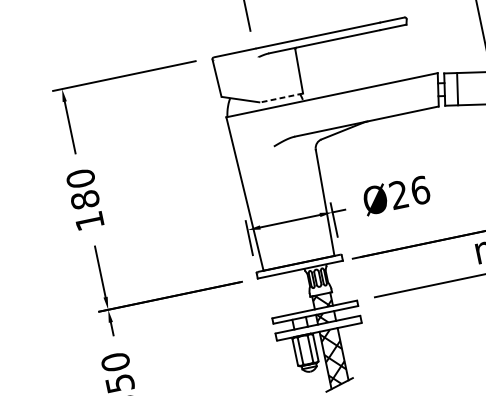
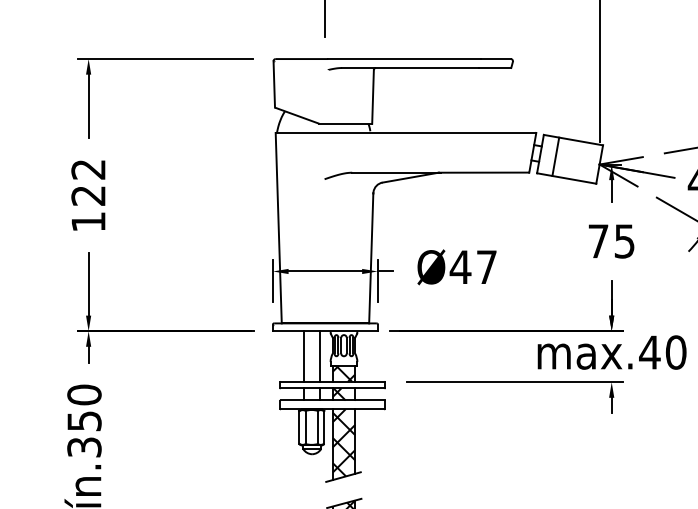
line: (281, 97) -> (345, 123), dashed -> solid
text: (82, 189) -> (88, 182), 180 -> 122
text: (409, 192) -> (473, 267), Ø26 -> Ø47
line: (300, 291) -> (320, 356), added
line: (286, 293) -> (303, 356), added

